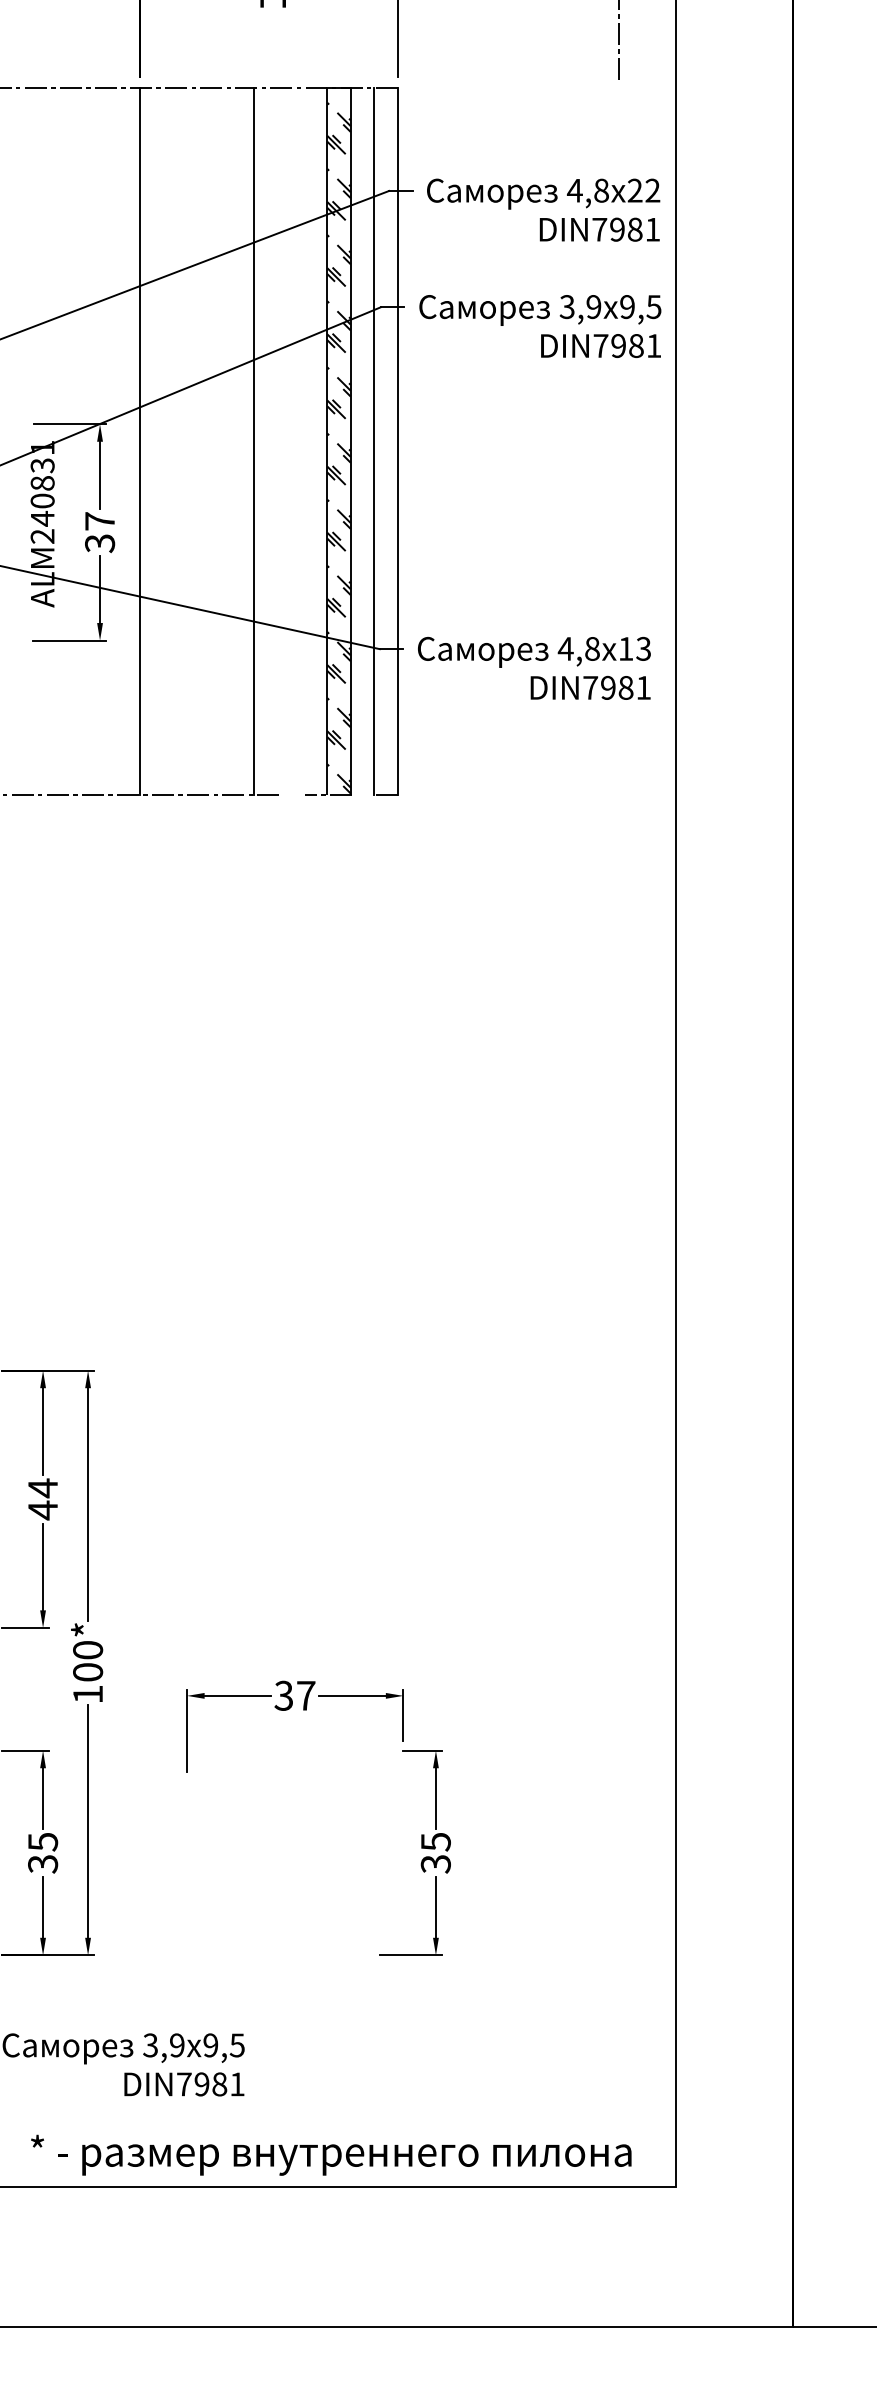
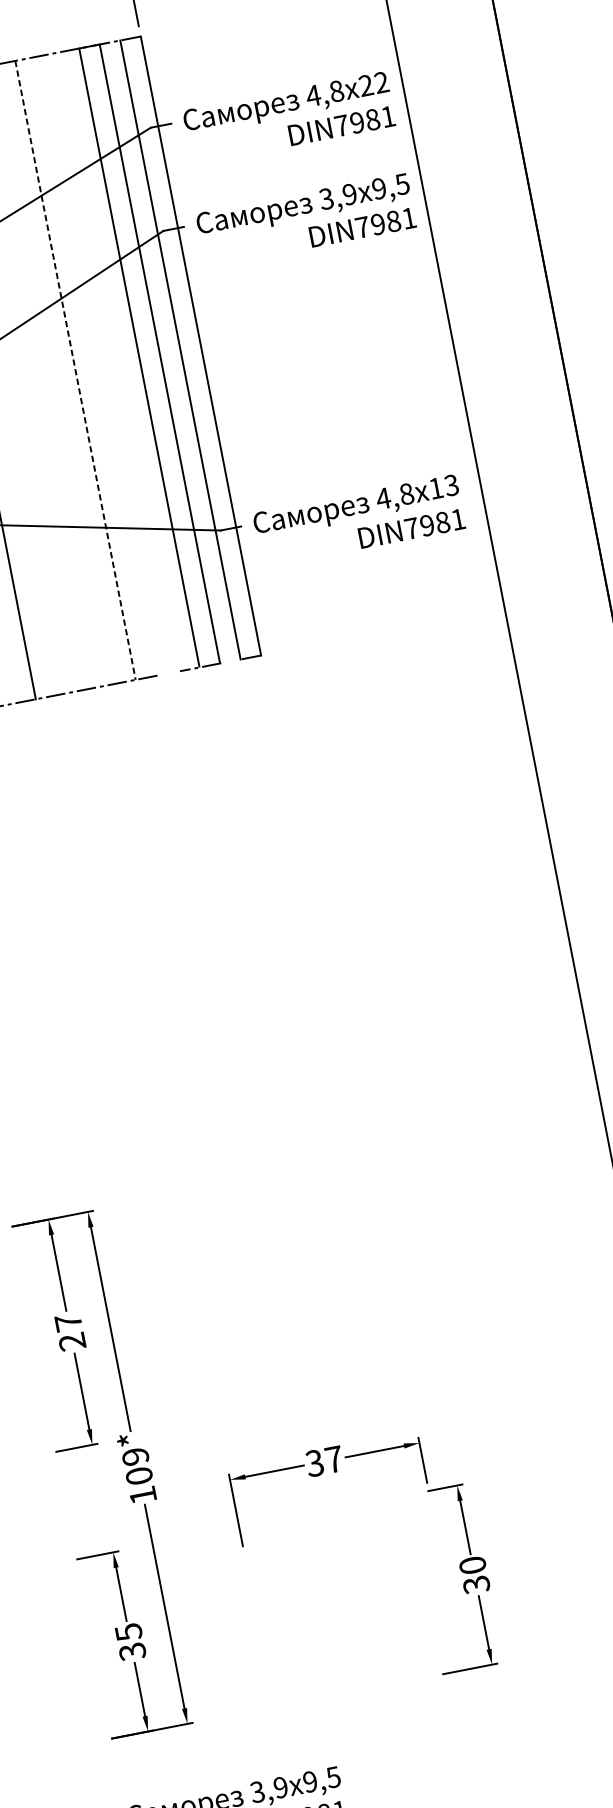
line: (254, 442) -> (75, 370), solid -> dashed
hatch: (338, 447) -> (150, 360), removed
text: (42, 1499) -> (70, 1332), 44 -> 27
text: (88, 1650) -> (135, 1456), 100* -> 109*
text: (435, 1841) -> (472, 1565), 35 -> 30

